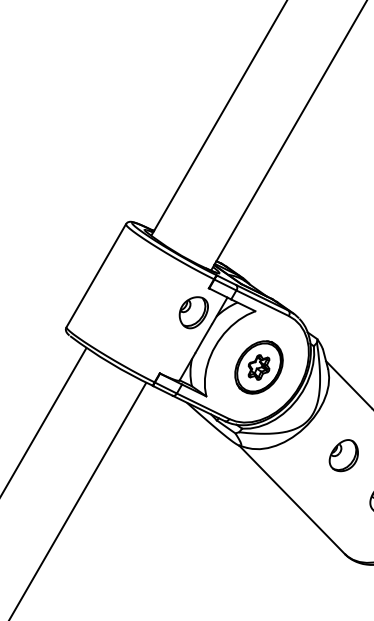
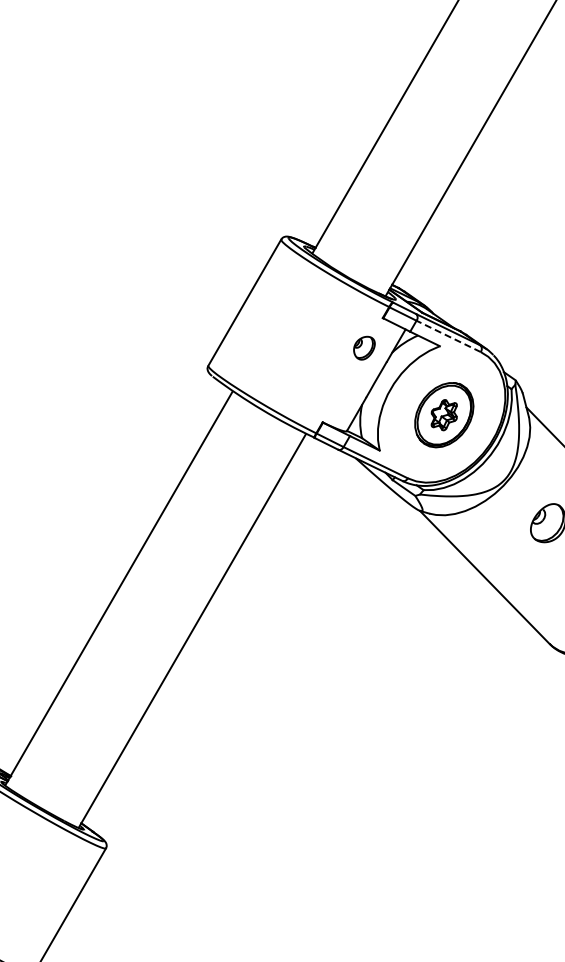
line: (262, 303) -> (448, 336), solid -> dashed
part: (193, 313) -> (364, 348), size x0.6

